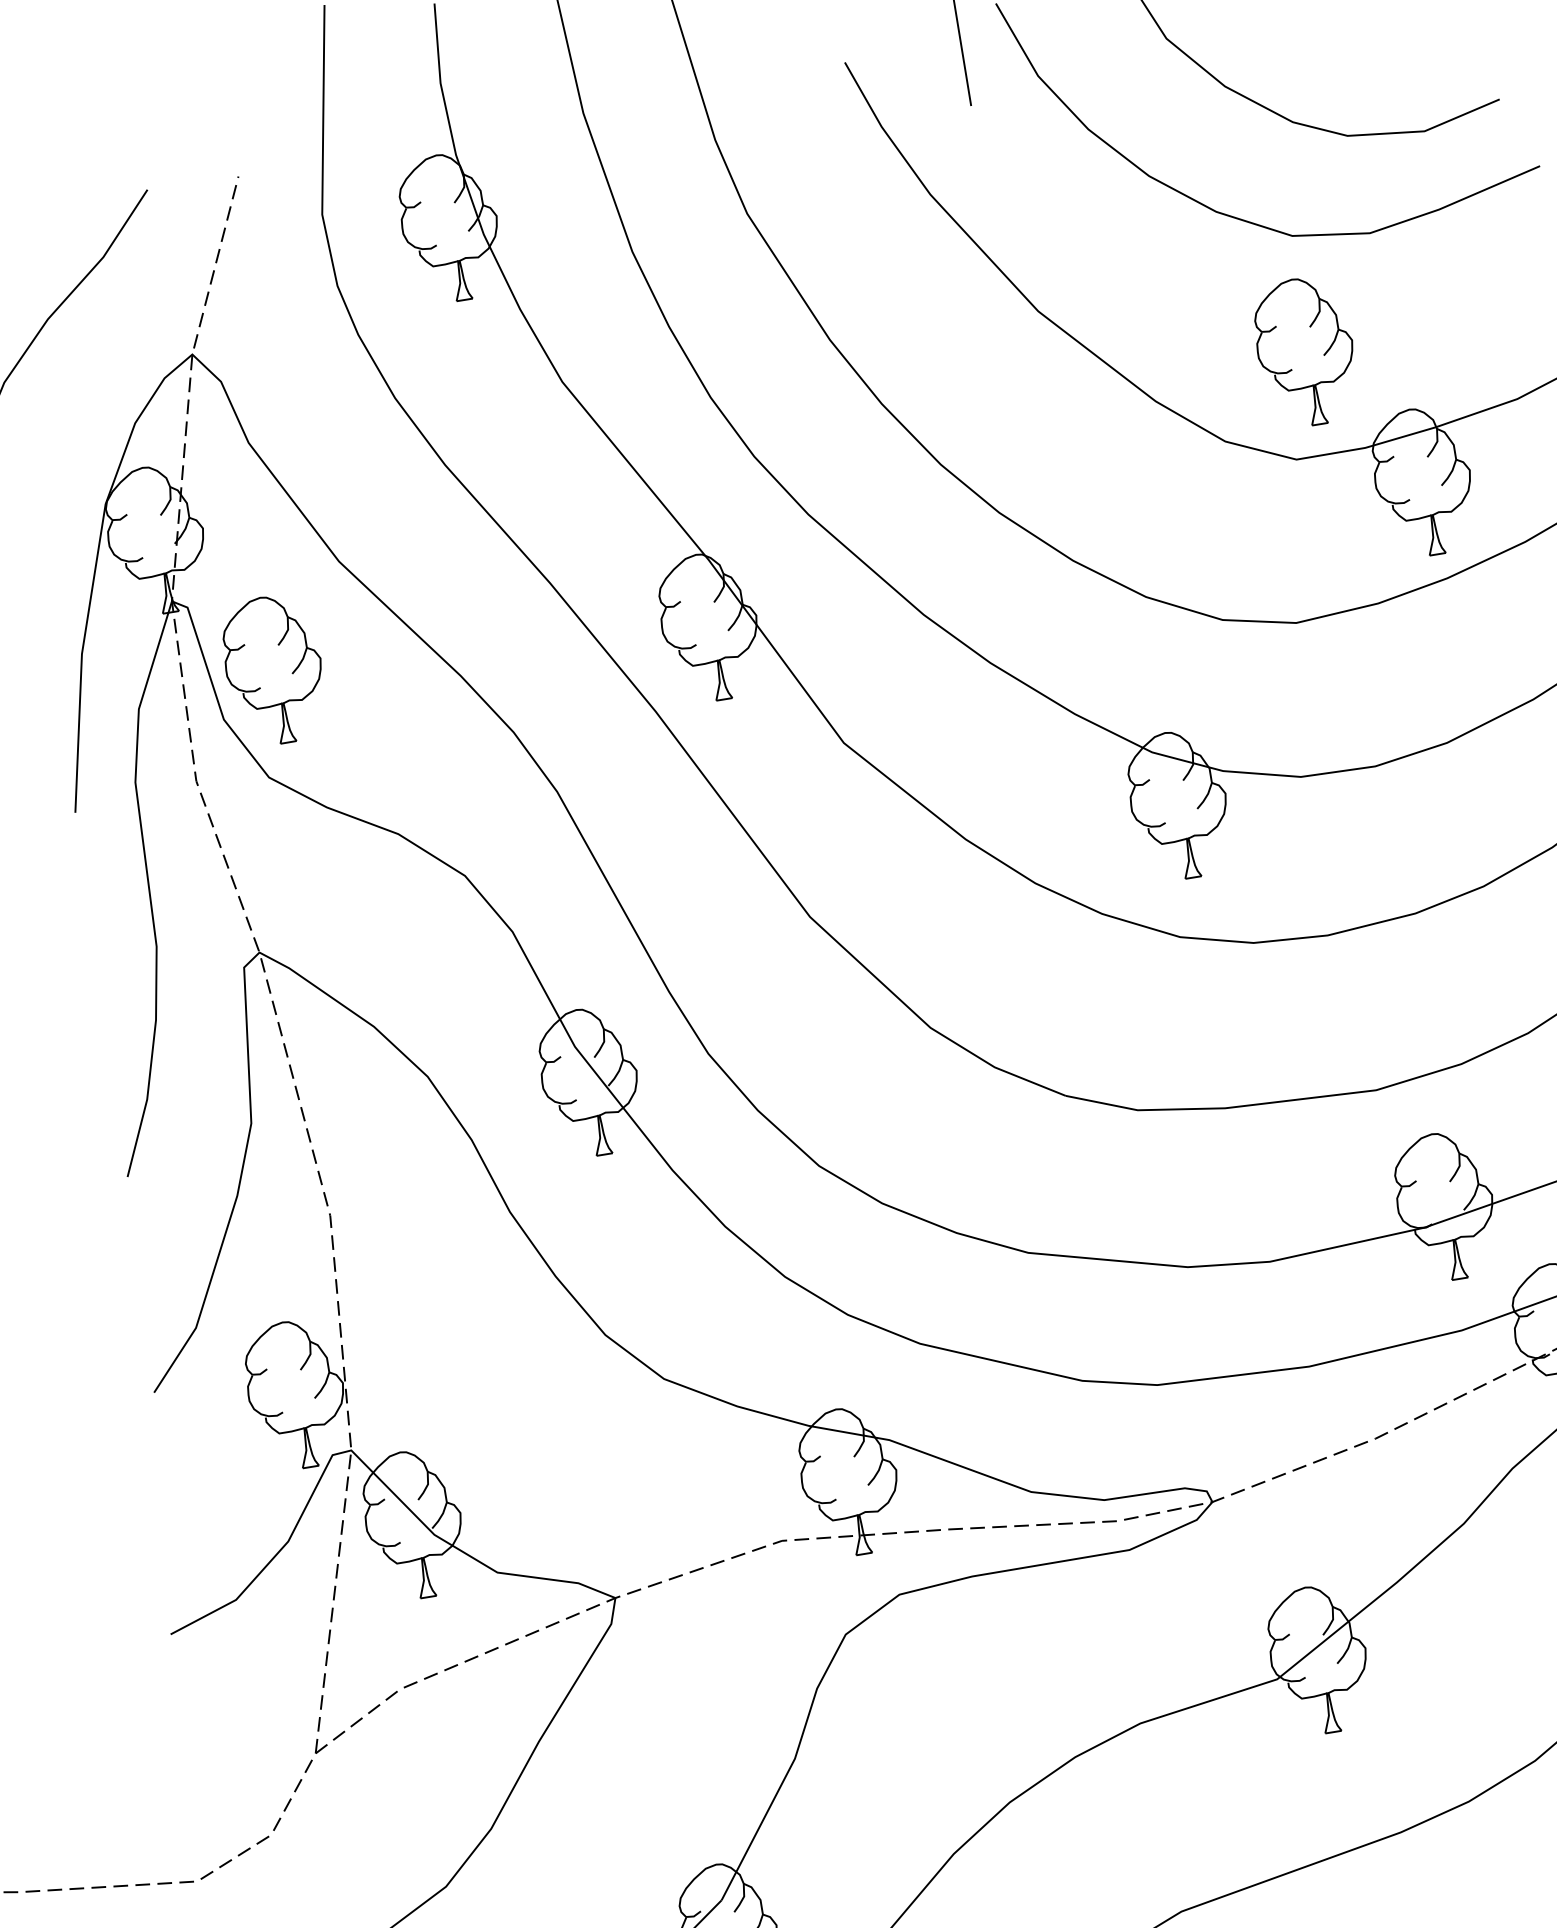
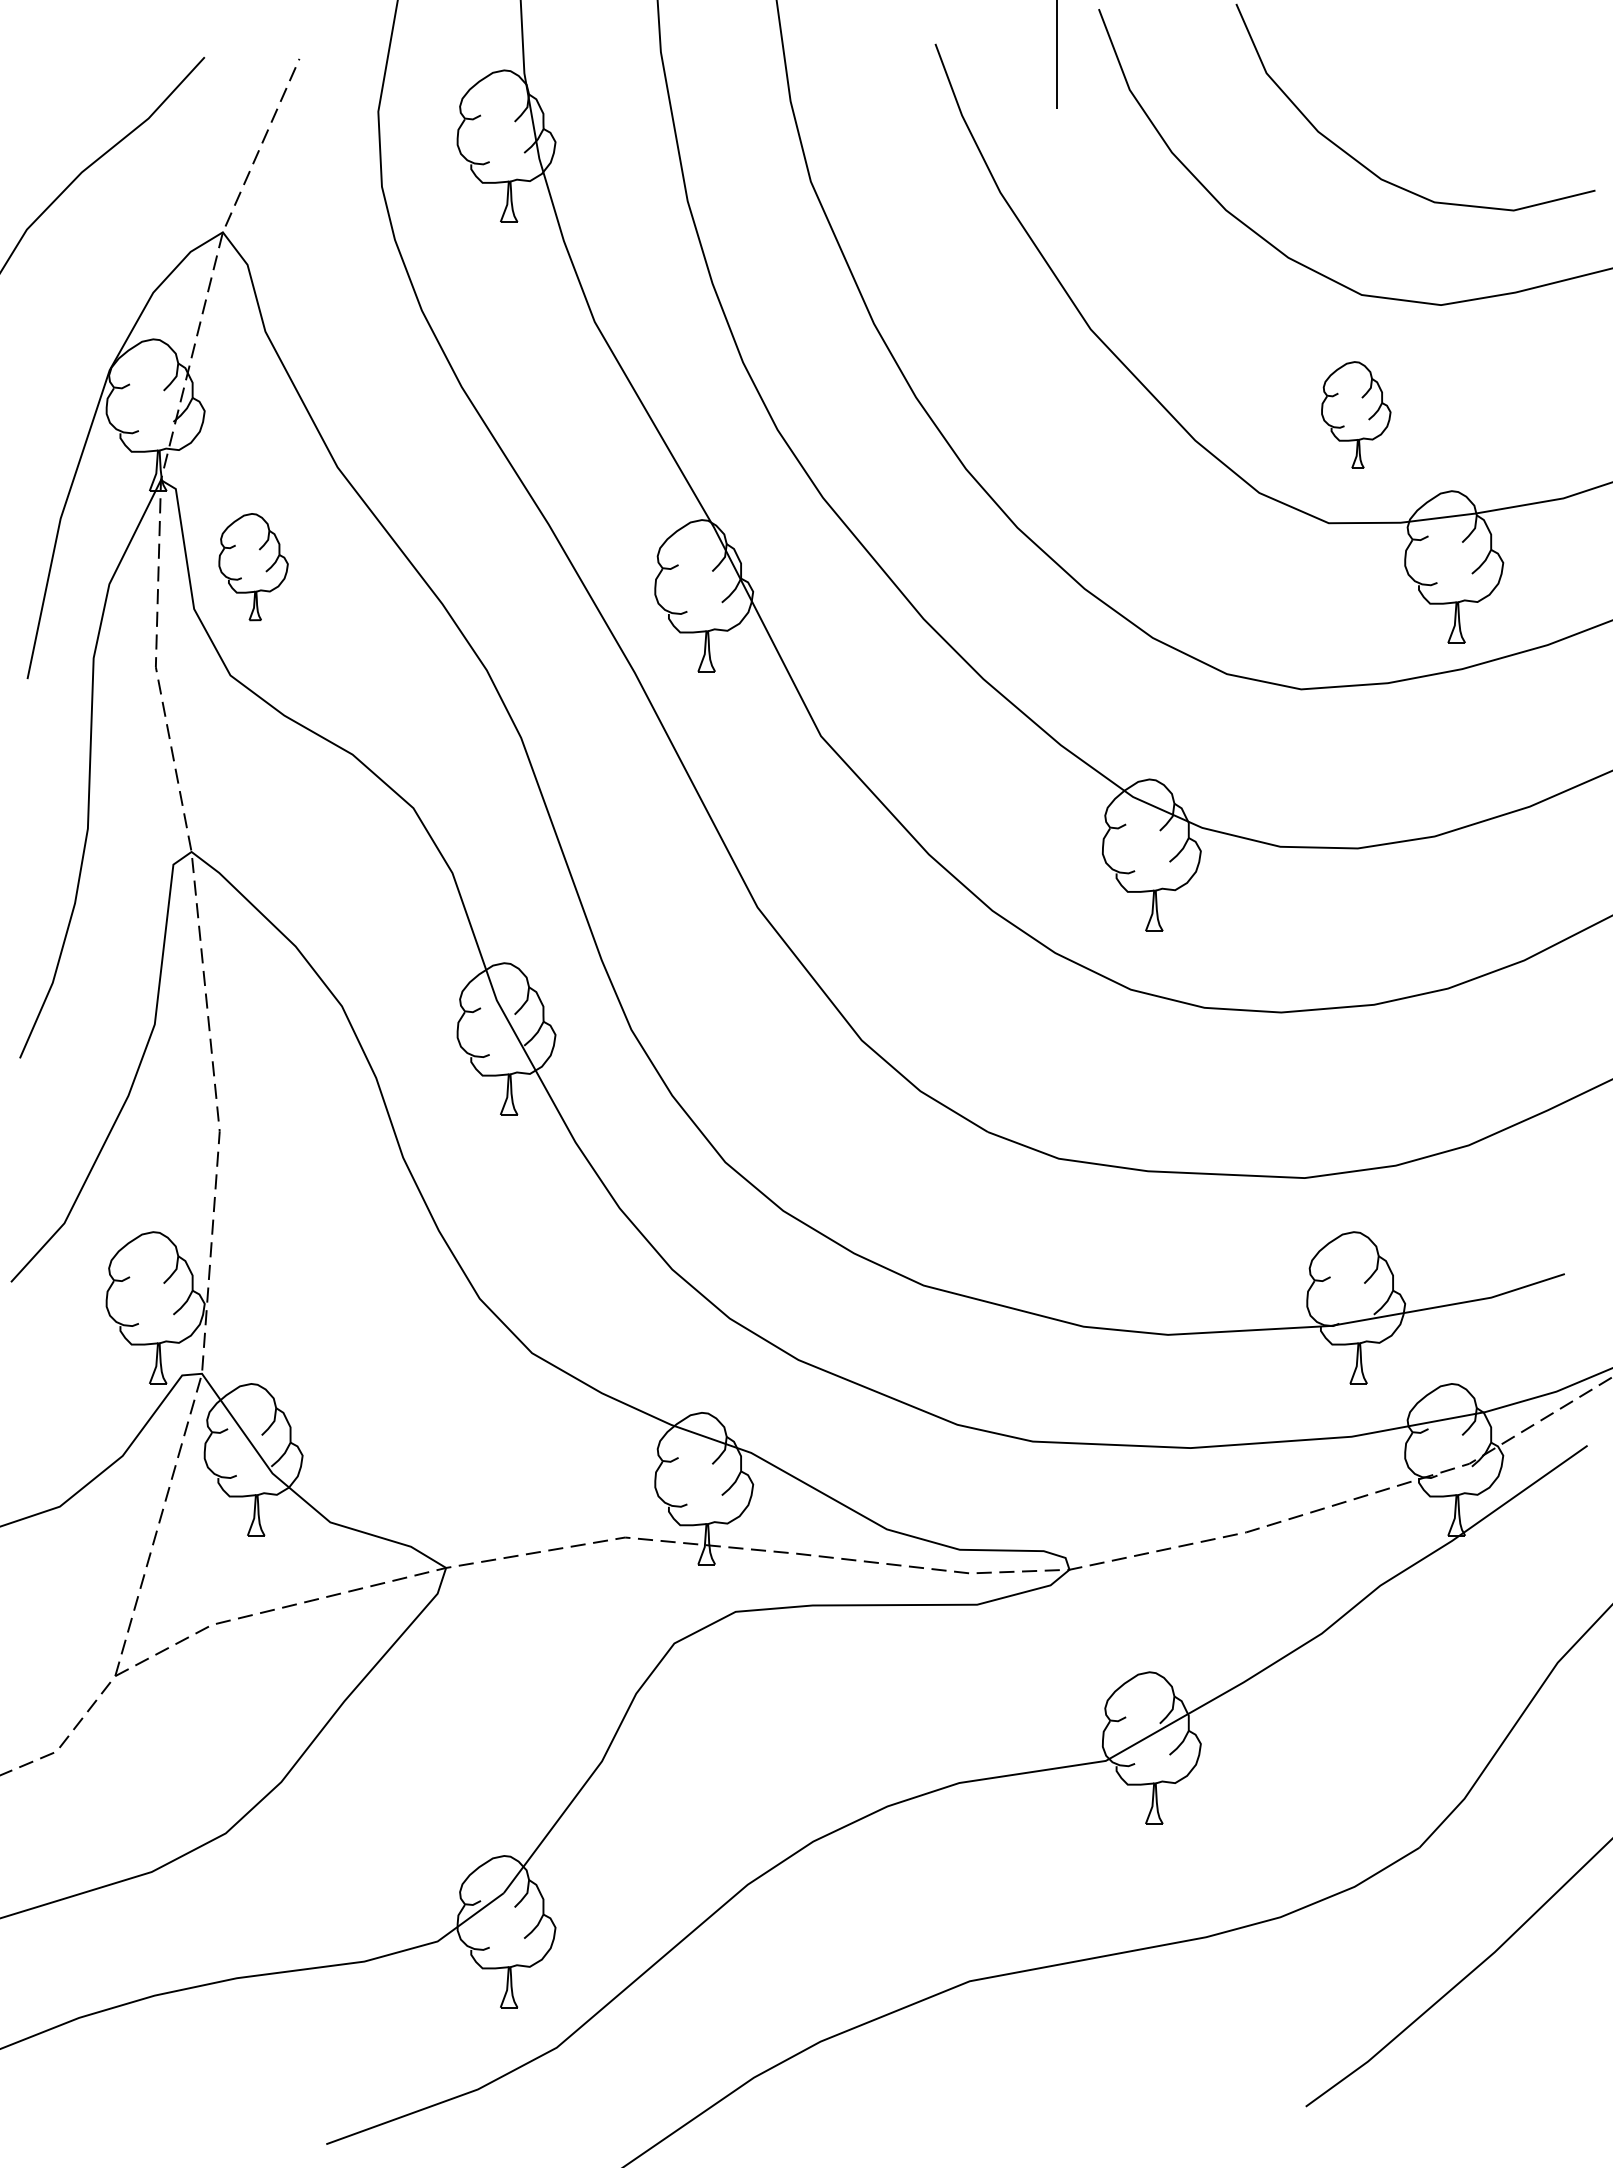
part: (1306, 351) -> (1356, 414), size x0.7
part: (274, 669) -> (253, 566), size x0.7

